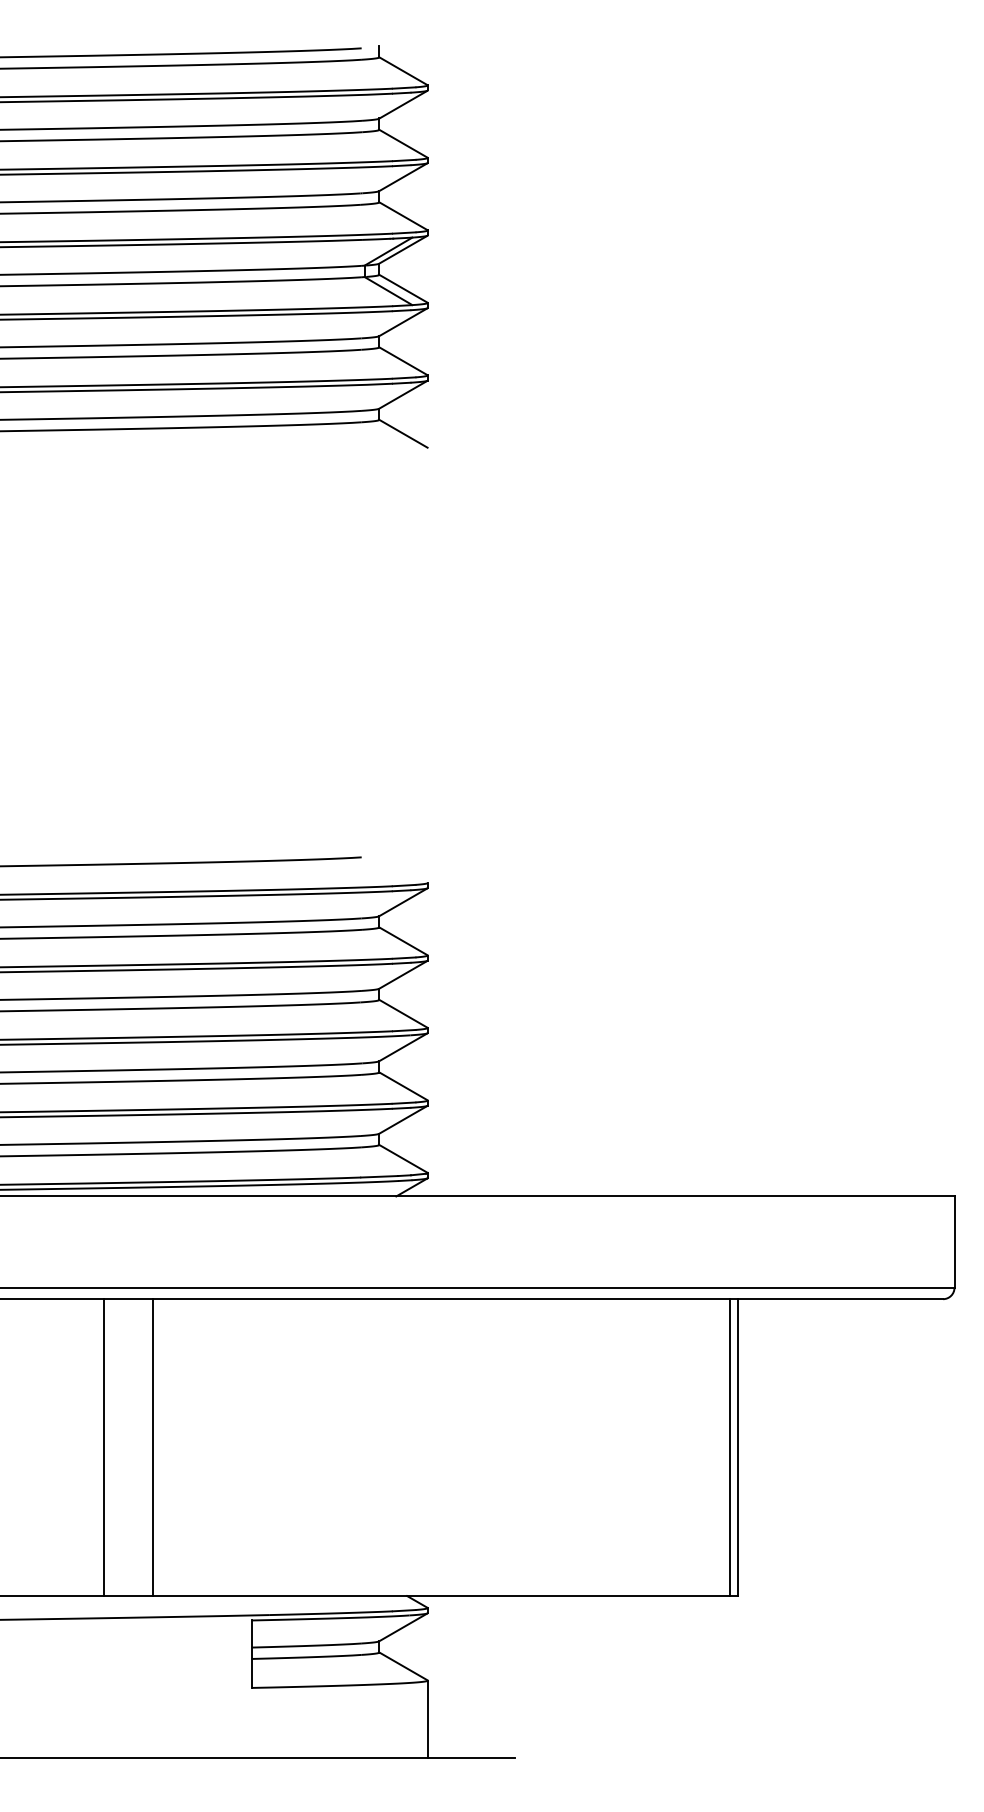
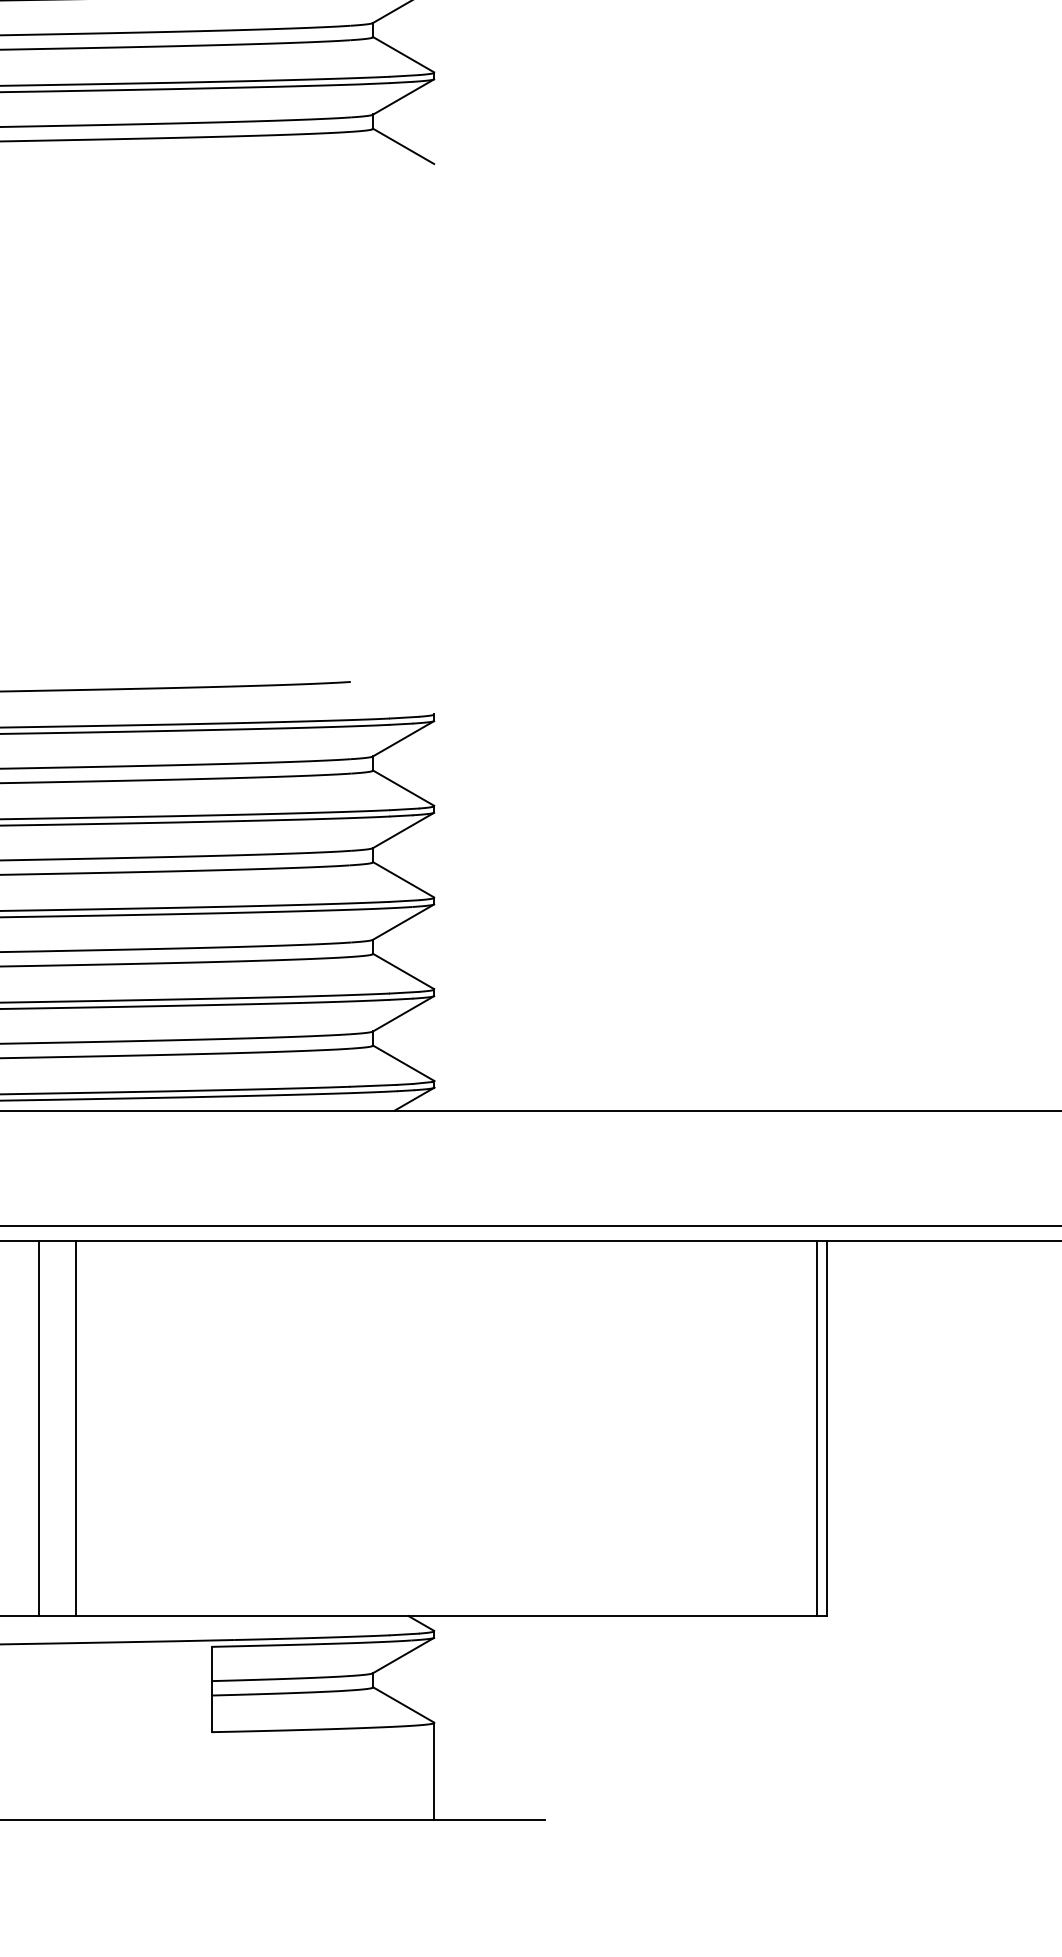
line: (104, 1447) -> (76, 1428), moved
line: (153, 1447) -> (39, 1428), moved

